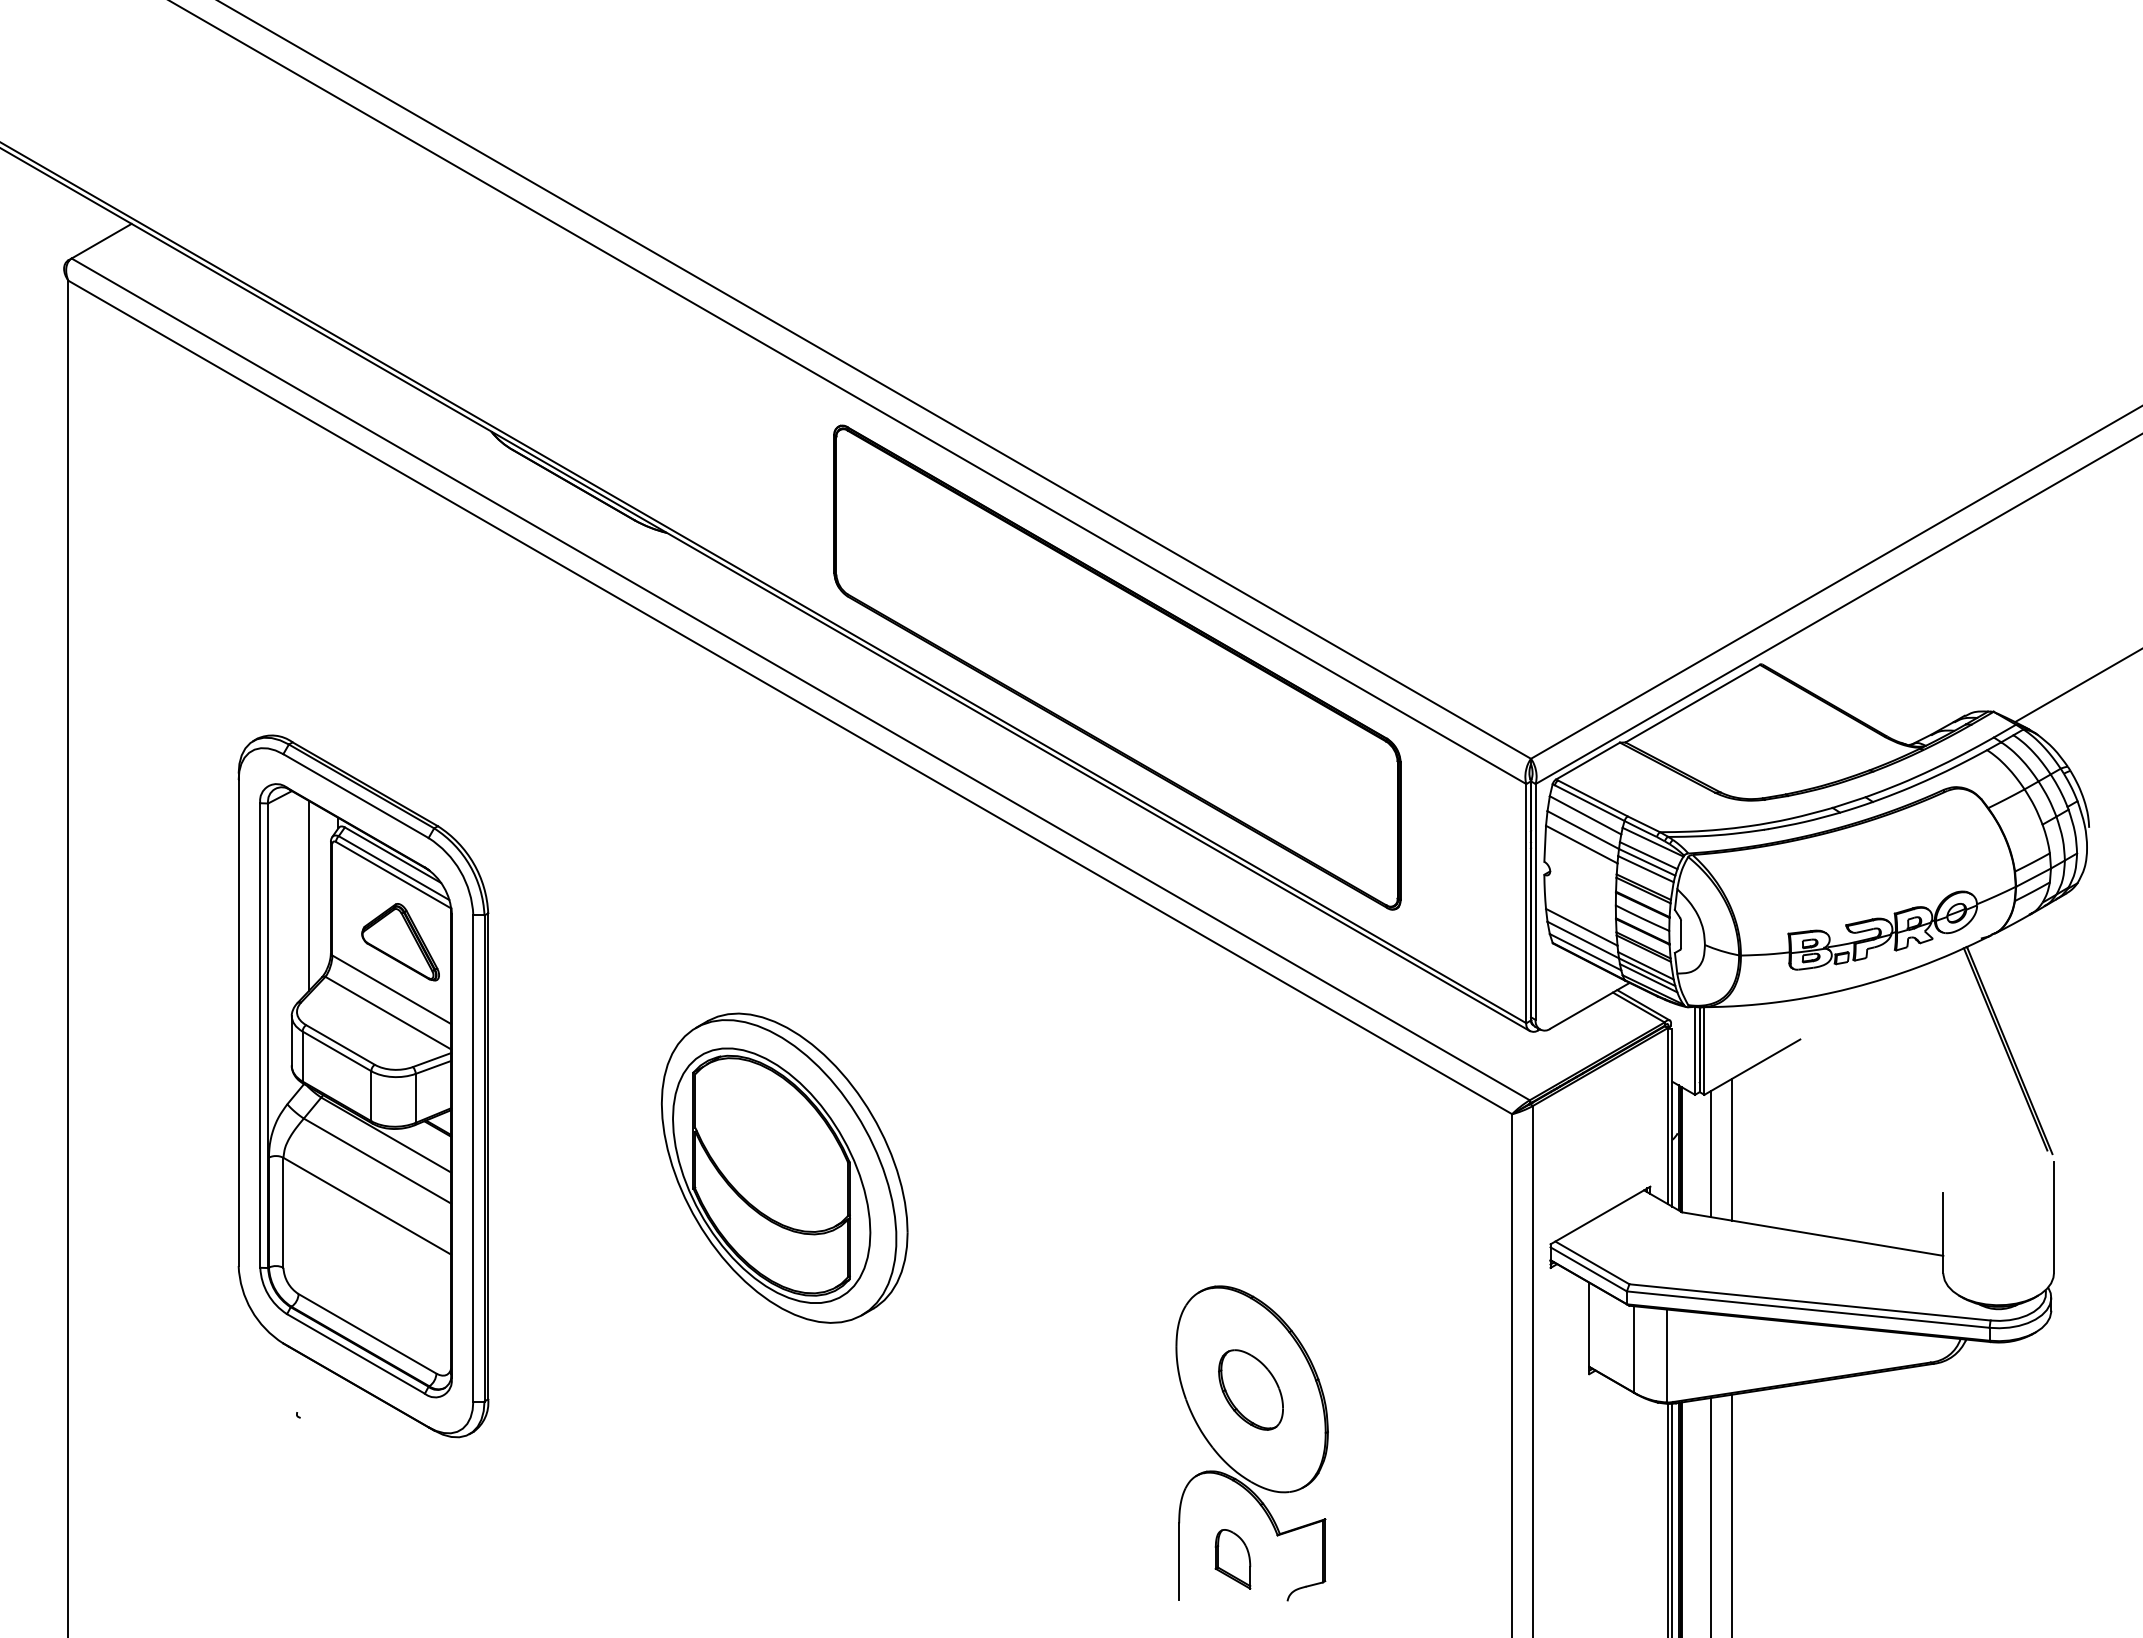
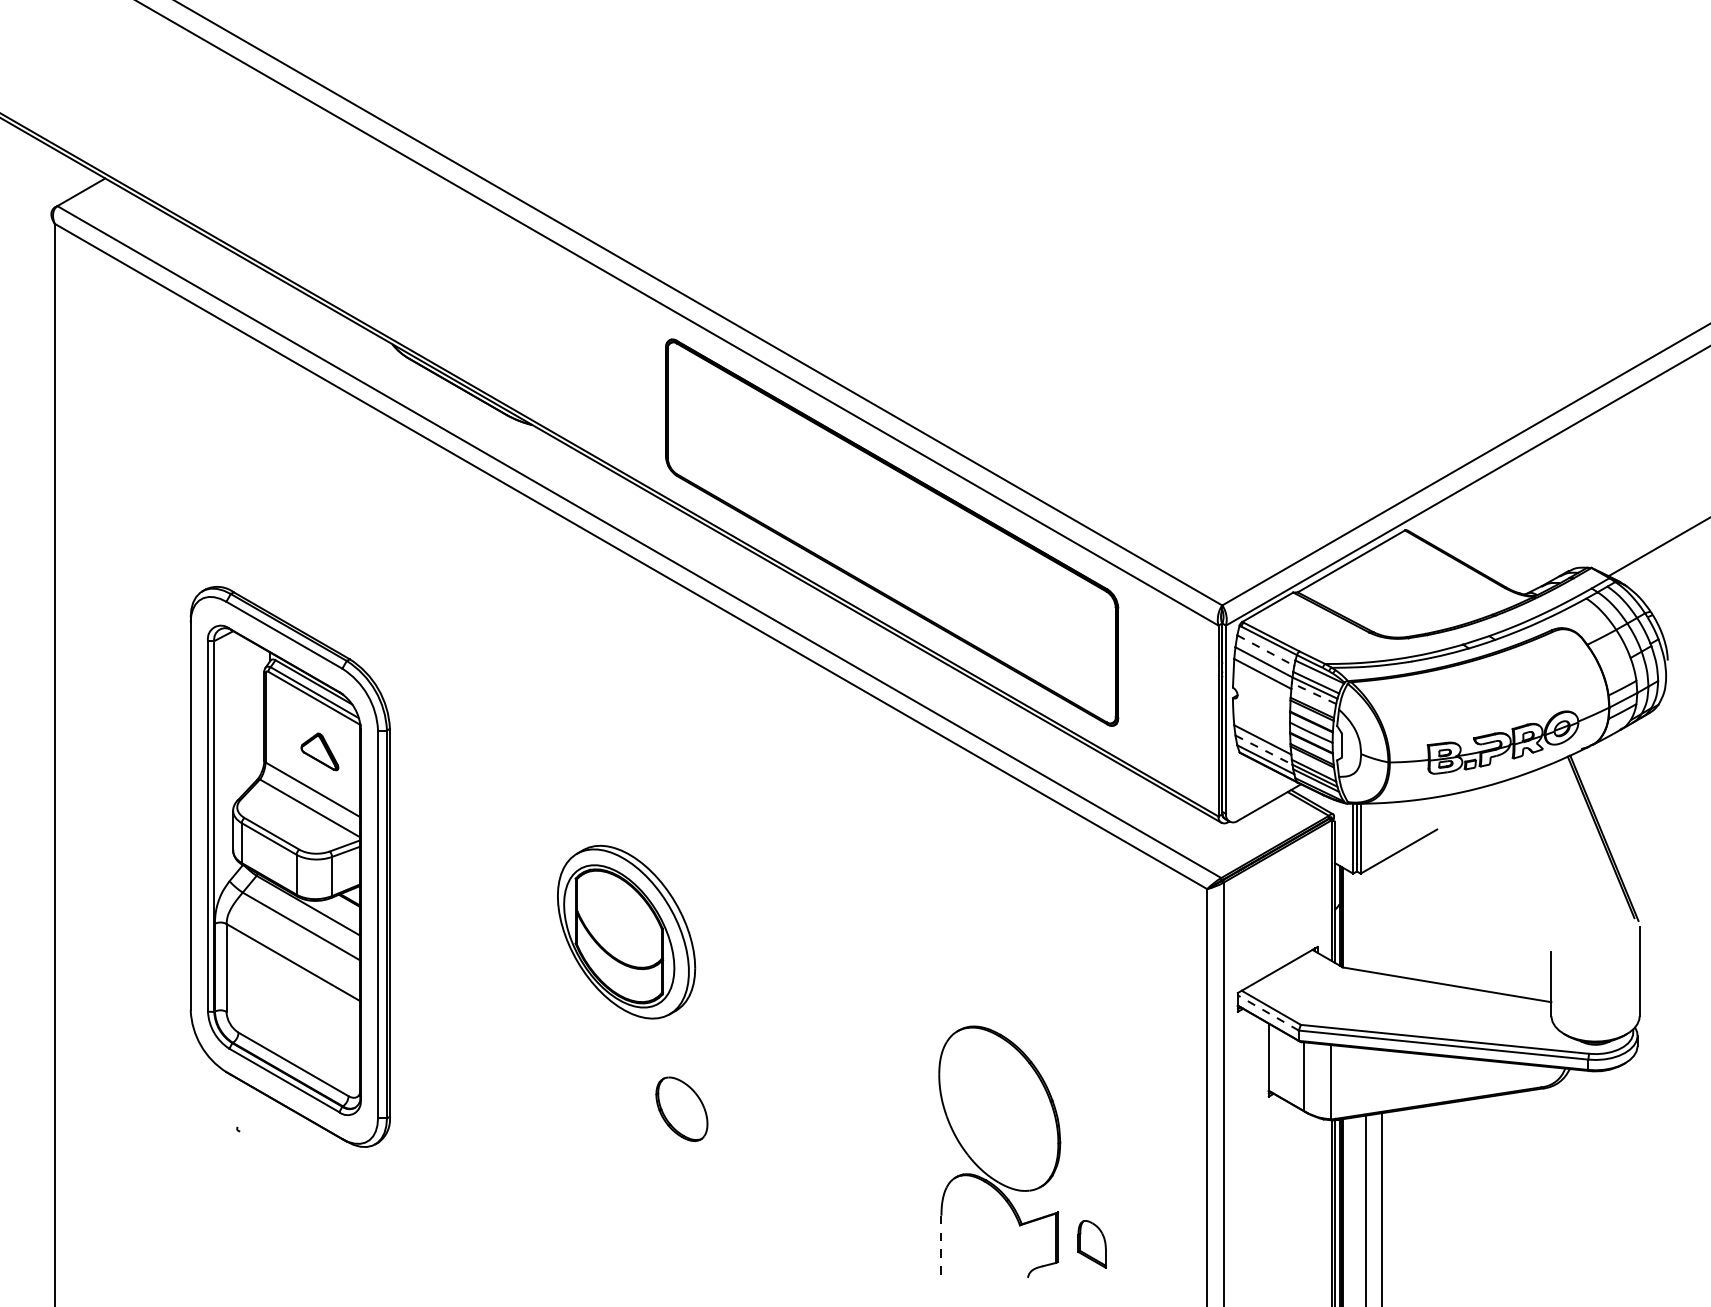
line: (1585, 815) -> (1265, 650), solid -> dashed
line: (1645, 869) -> (1313, 693), solid -> dashed
line: (309, 895) -> (247, 714), removed
line: (1583, 940) -> (1264, 750), solid -> dashed
part: (400, 942) -> (319, 752), size x0.6
line: (1731, 1149) -> (1382, 917), removed
line: (1710, 1154) -> (1365, 921), removed
part: (784, 1167) -> (626, 931), size x0.7
line: (1588, 1269) -> (1268, 1013), solid -> dashed
part: (1250, 1389) -> (681, 1108), moved
part: (1232, 1559) -> (1091, 1244), moved
line: (1179, 1561) -> (941, 1246), solid -> dashed

